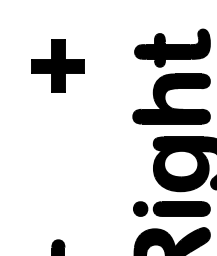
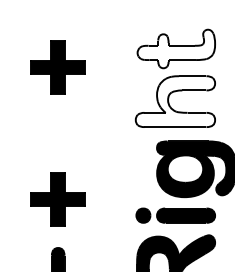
fill: (172, 47) -> (176, 48), removed
fill: (171, 98) -> (175, 101), removed
part: (57, 193) -> (57, 199), added

